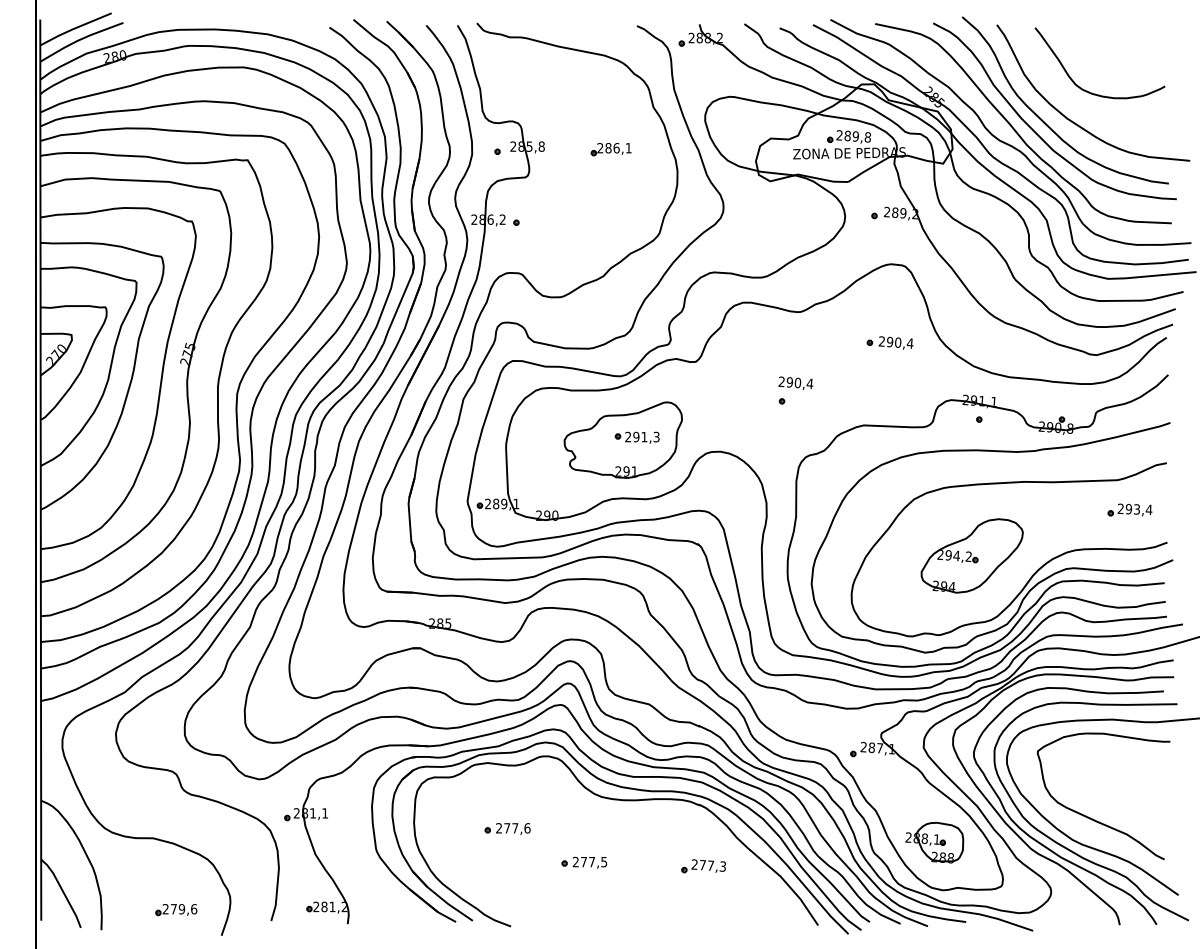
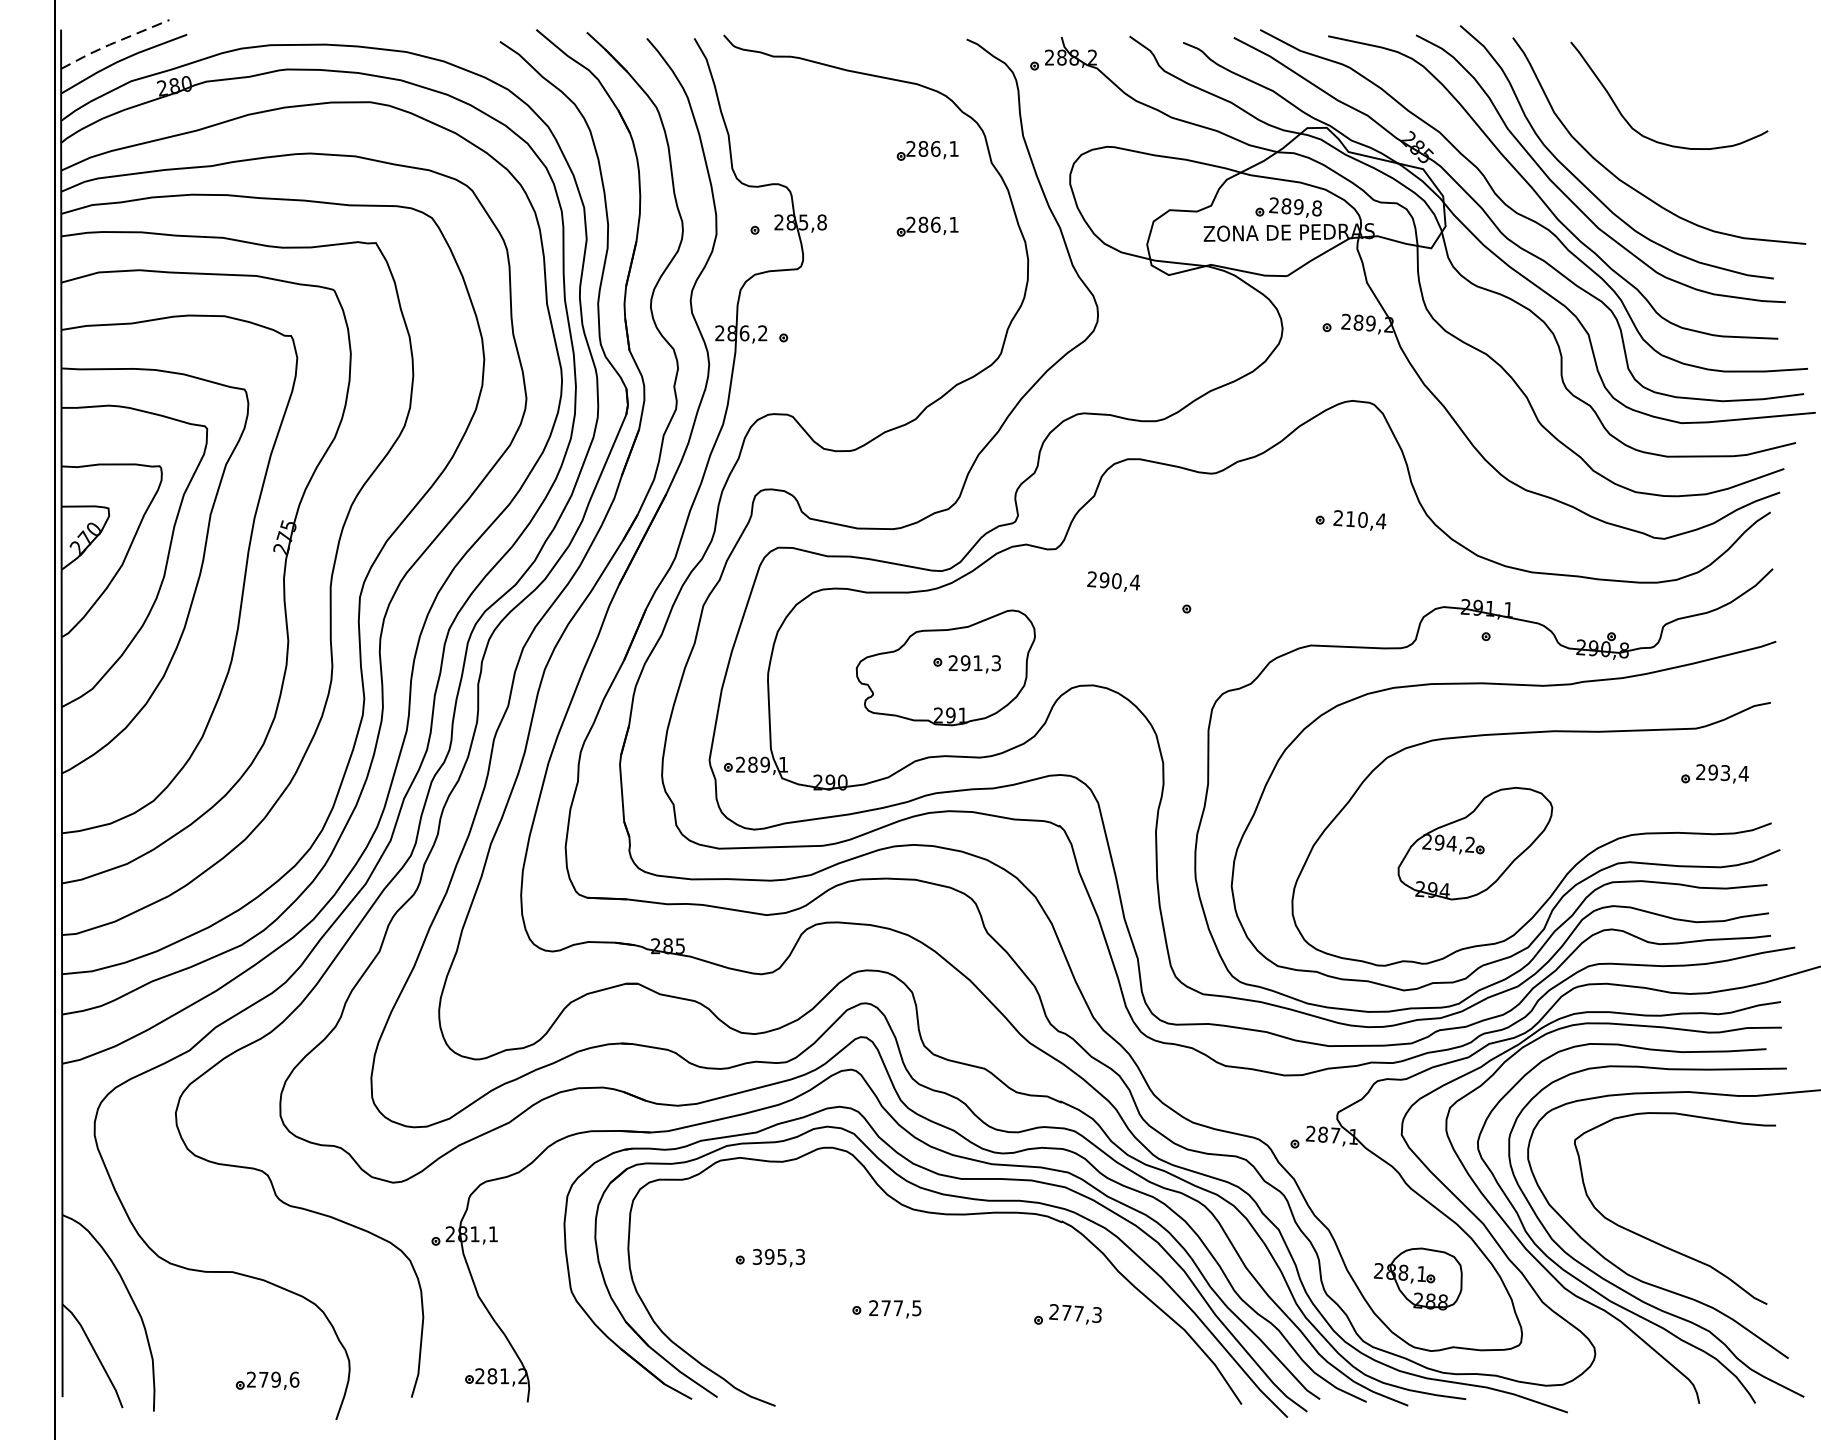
line: (75, 28) -> (114, 43), solid -> dashed
part: (610, 99) -> (926, 150), added
text: (890, 341) -> (1351, 518), 290,4 -> 210,4
text: (795, 382) -> (1113, 580), moved
text: (513, 828) -> (779, 1257), 277,6 -> 395,3

